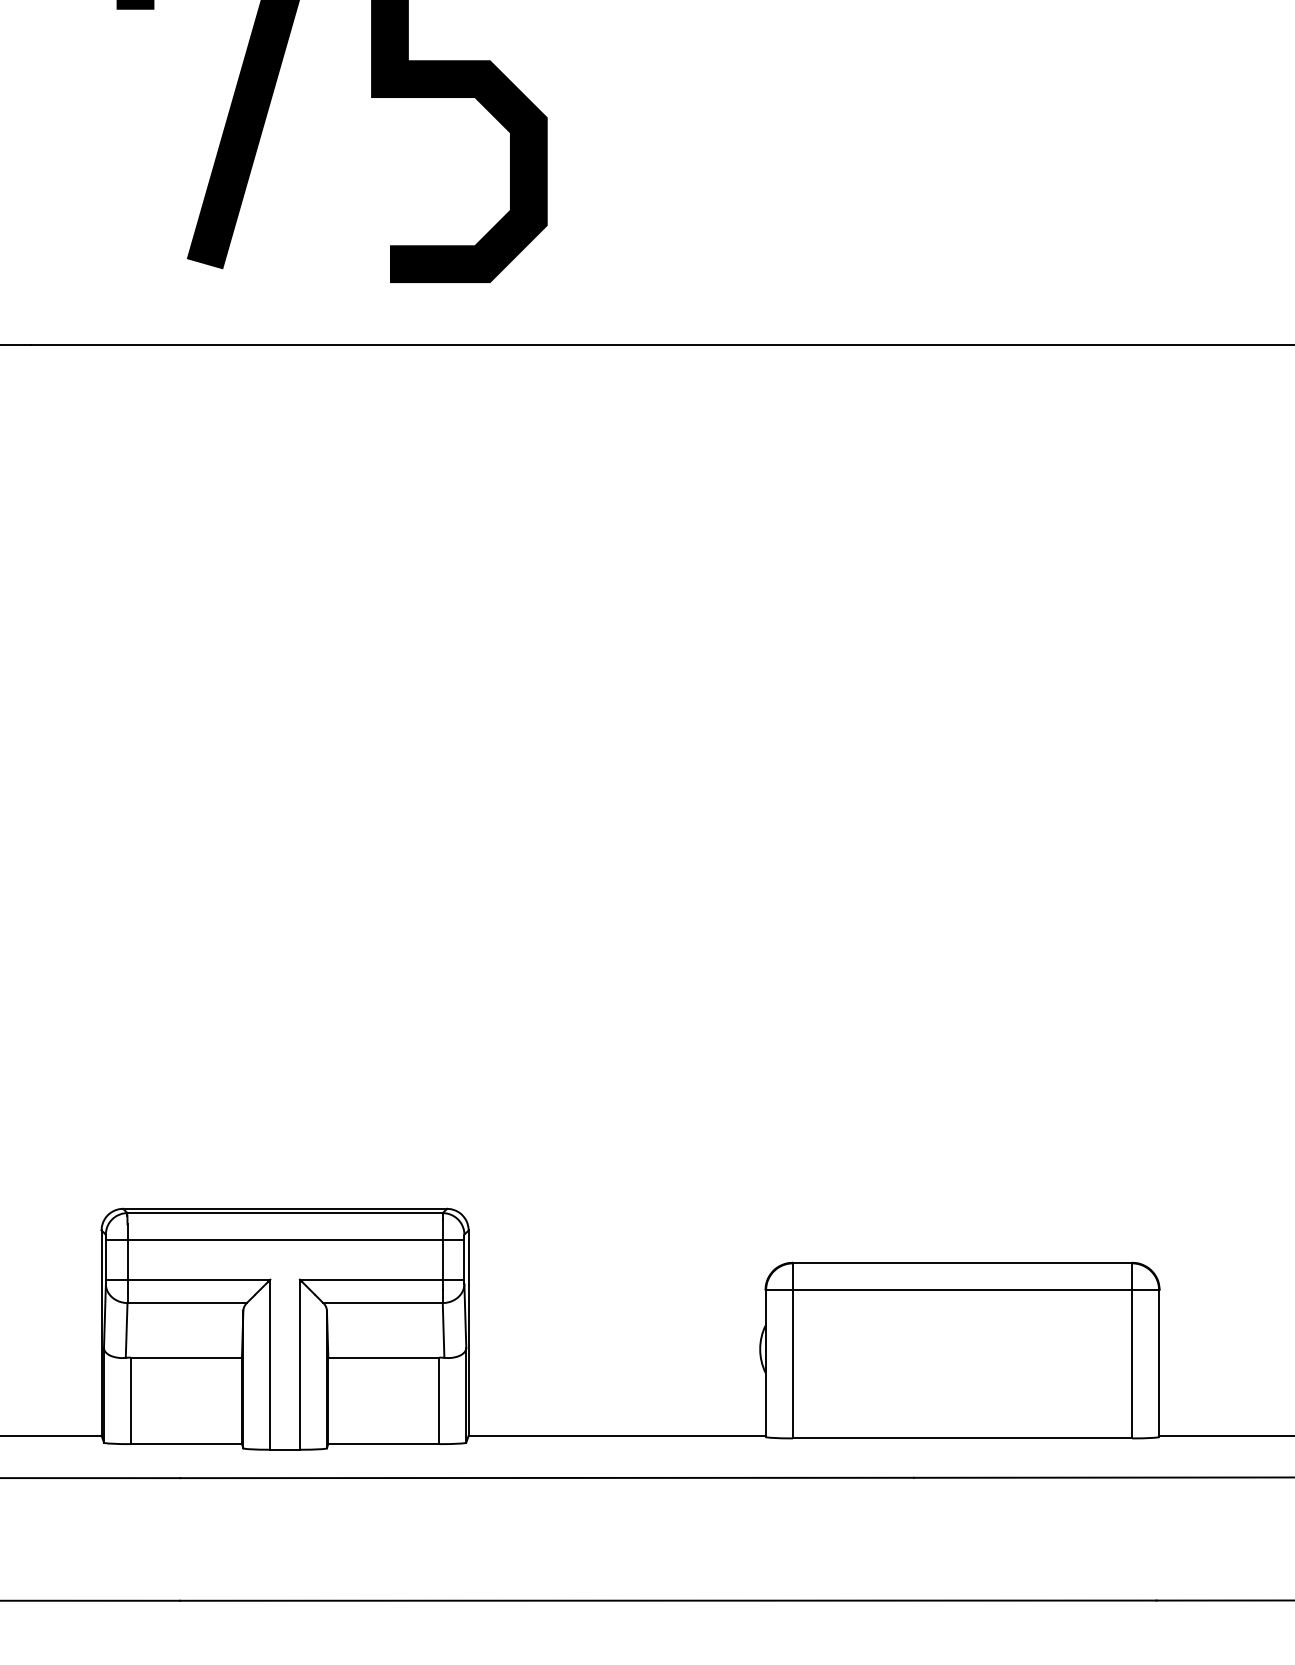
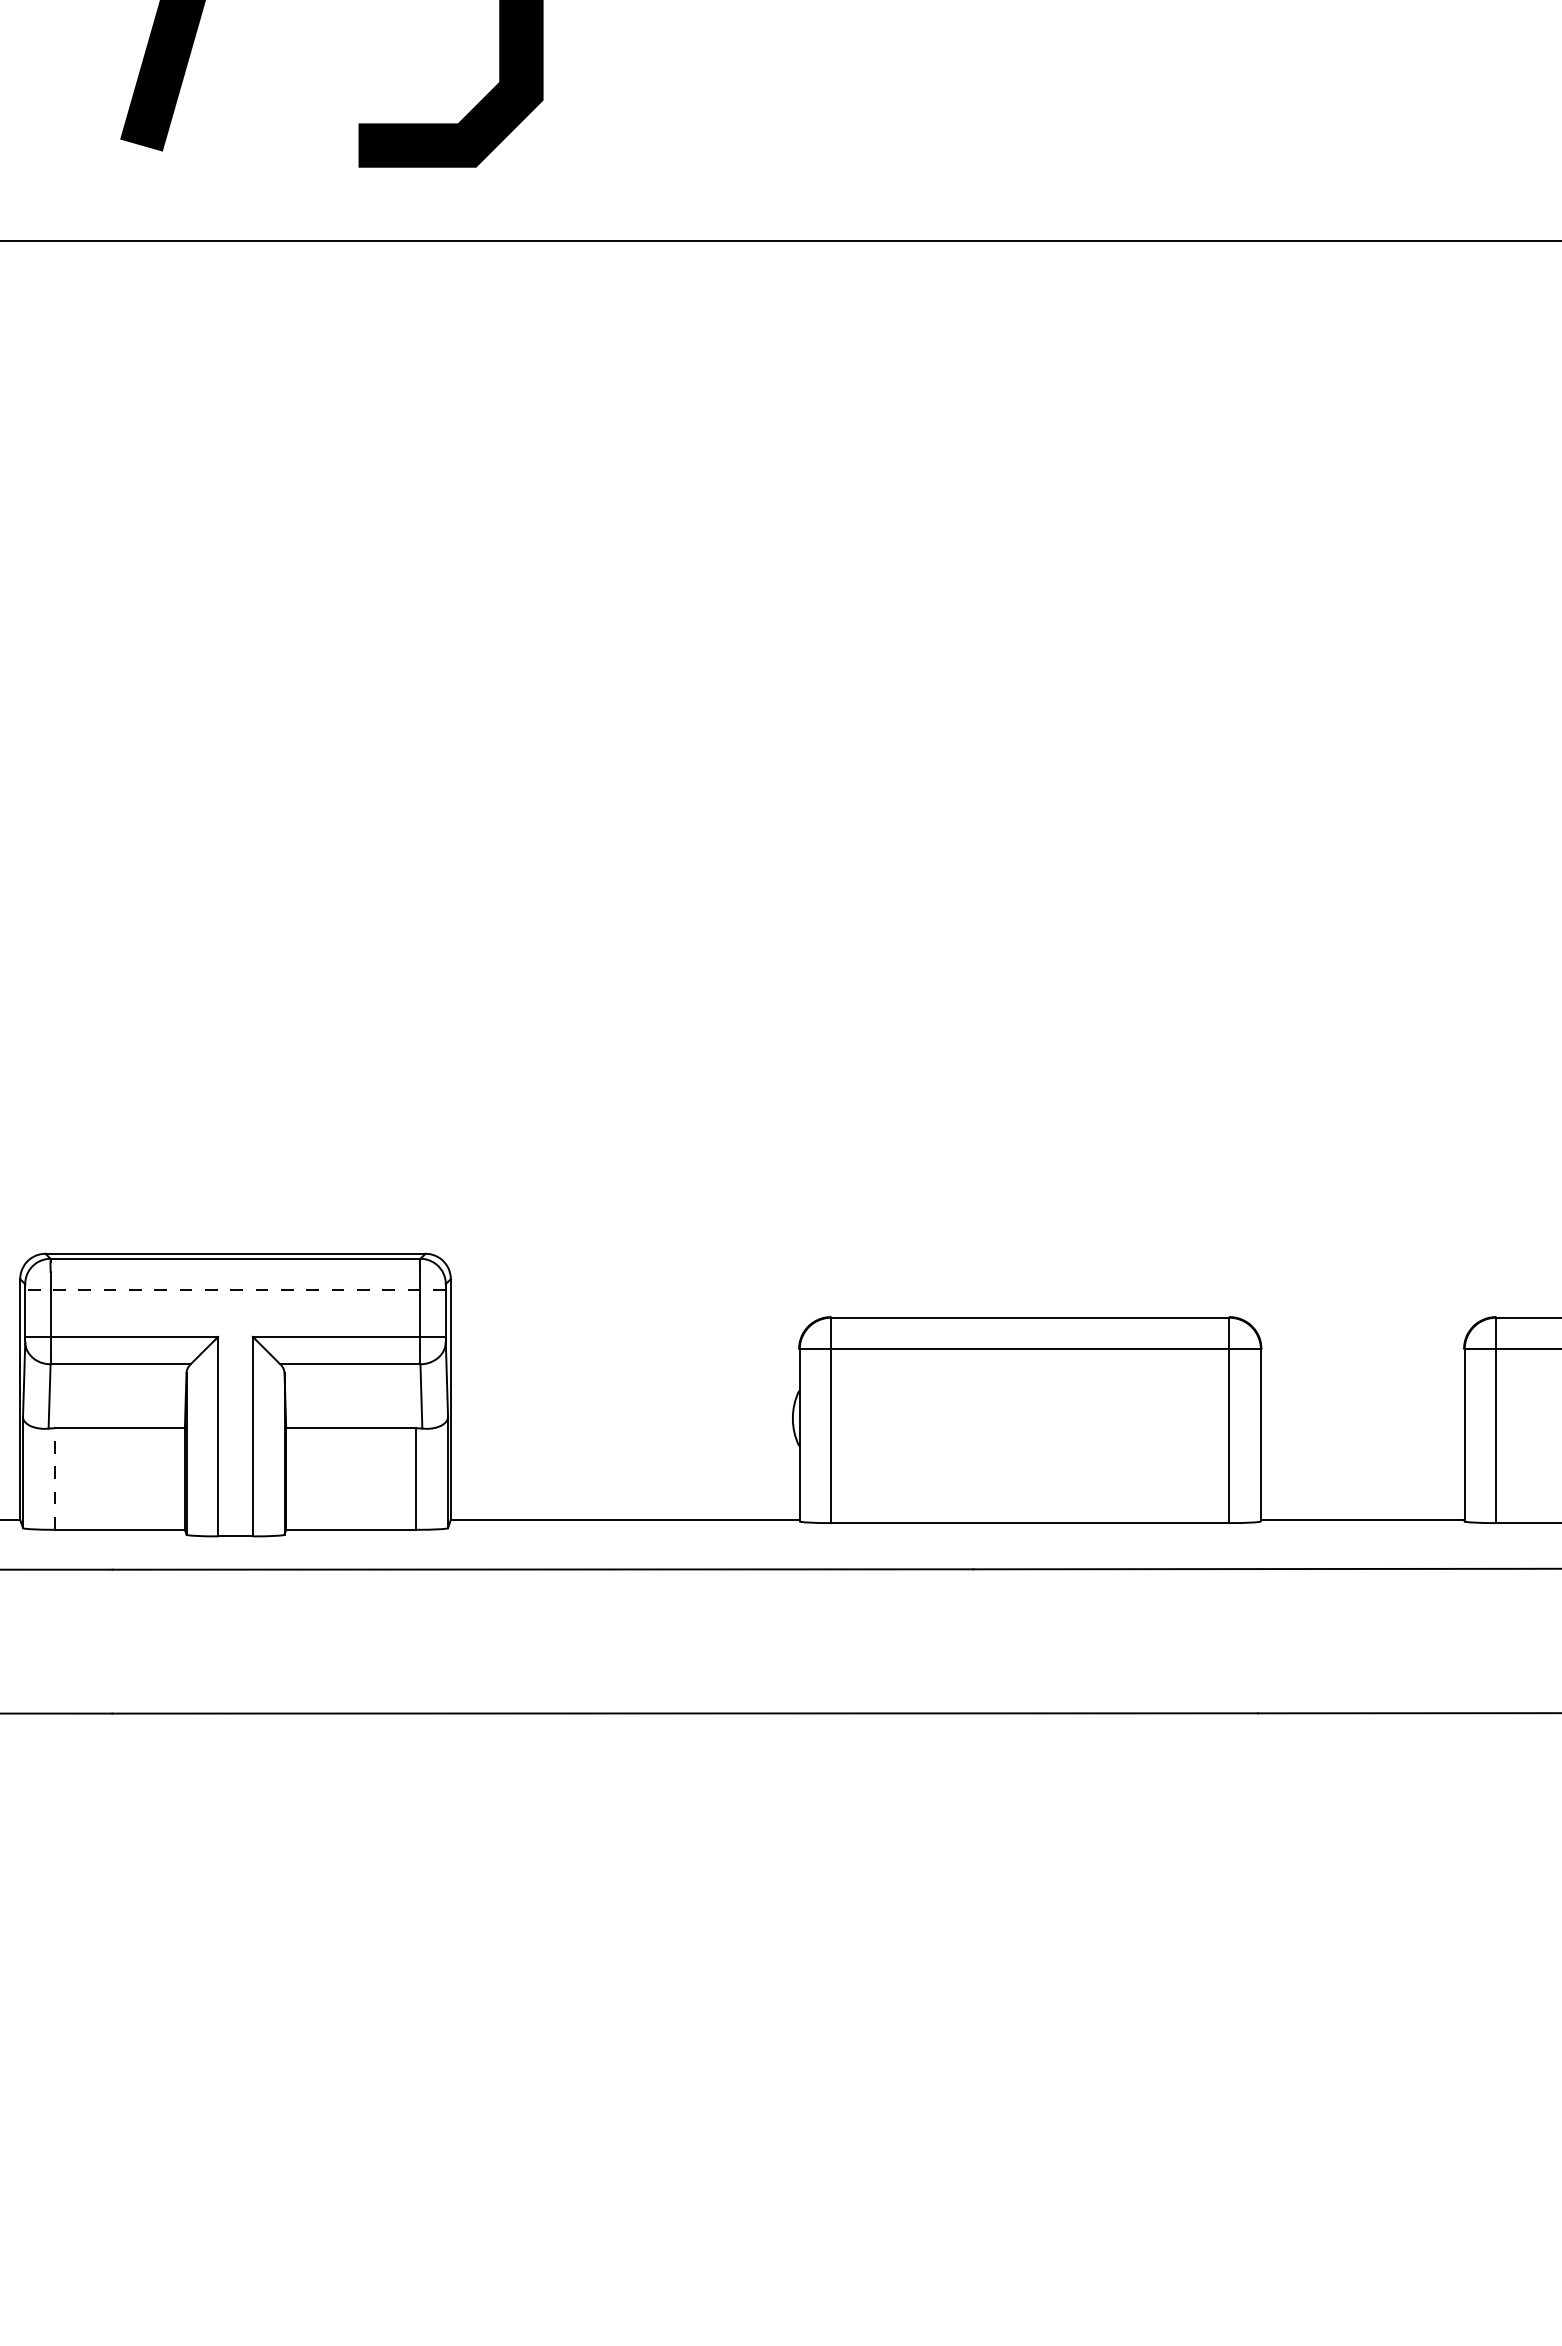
line: (285, 1240) -> (235, 1290), solid -> dashed
line: (130, 1401) -> (54, 1479), solid -> dashed

